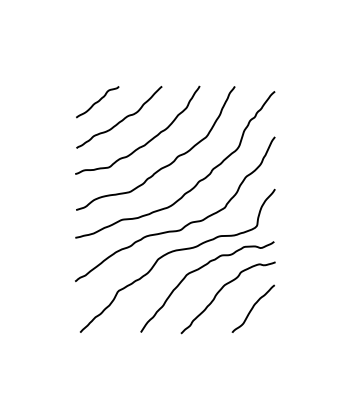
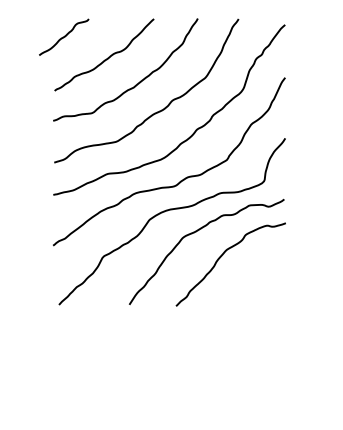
curve: (97, 102) -> (63, 37), moved
curve: (252, 308) -> (259, 276), removed

